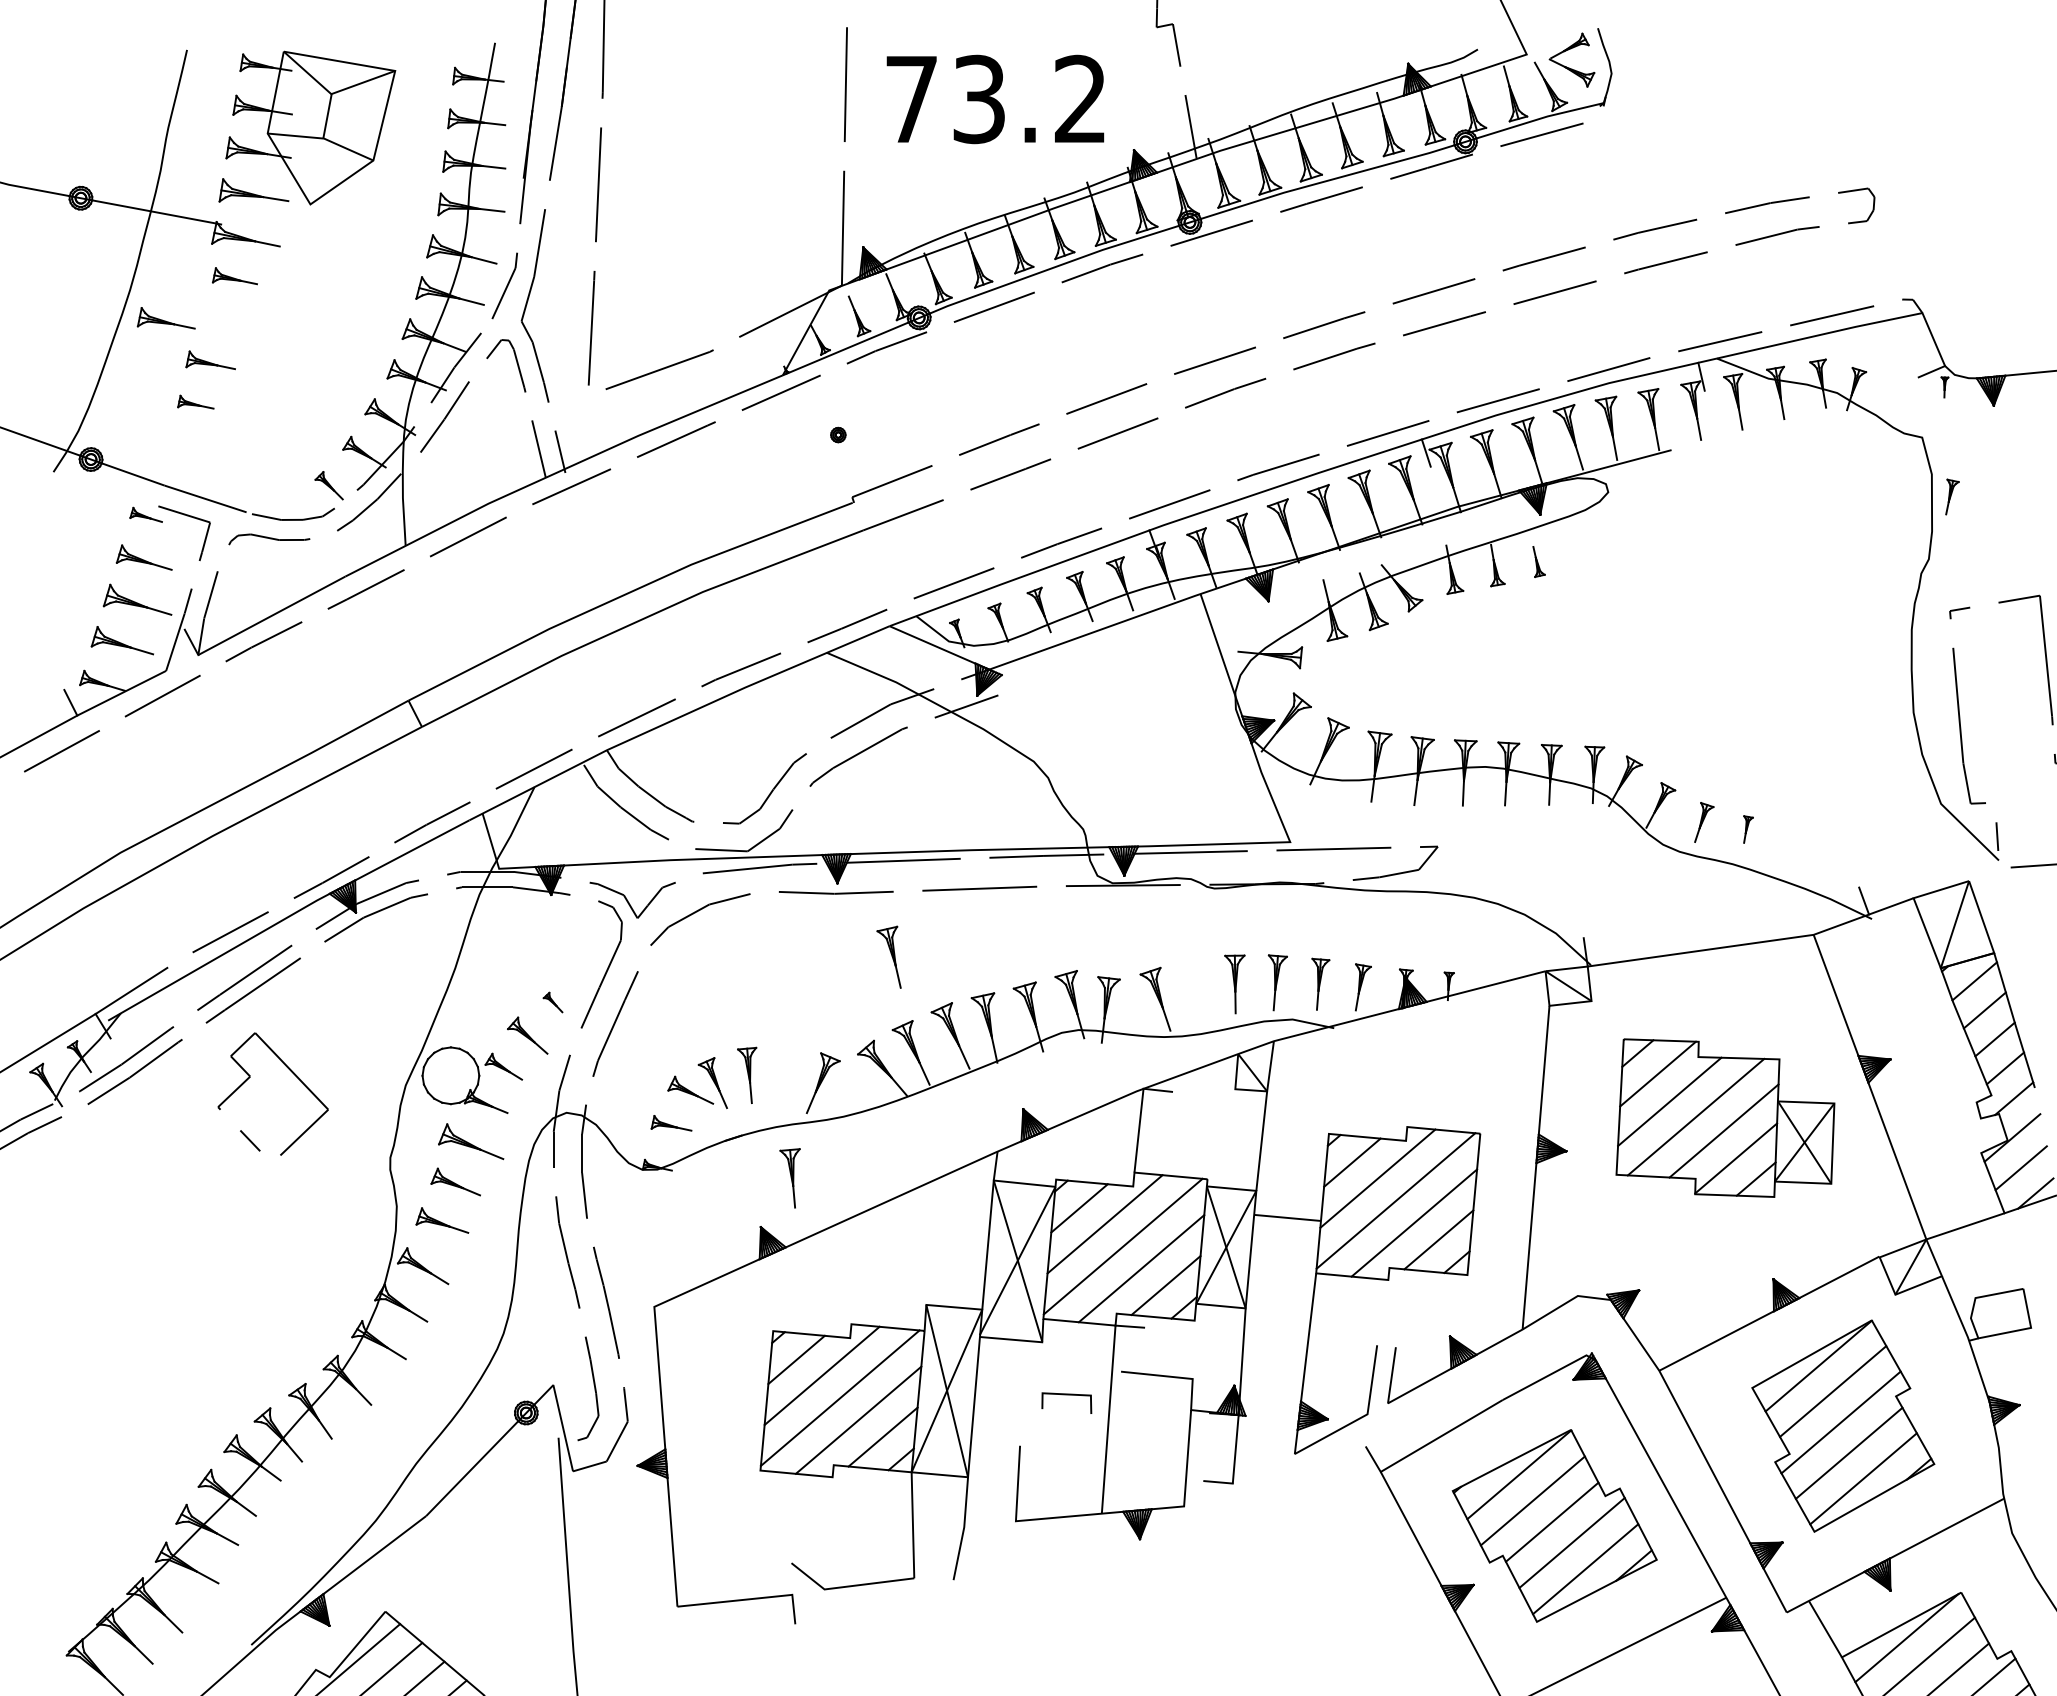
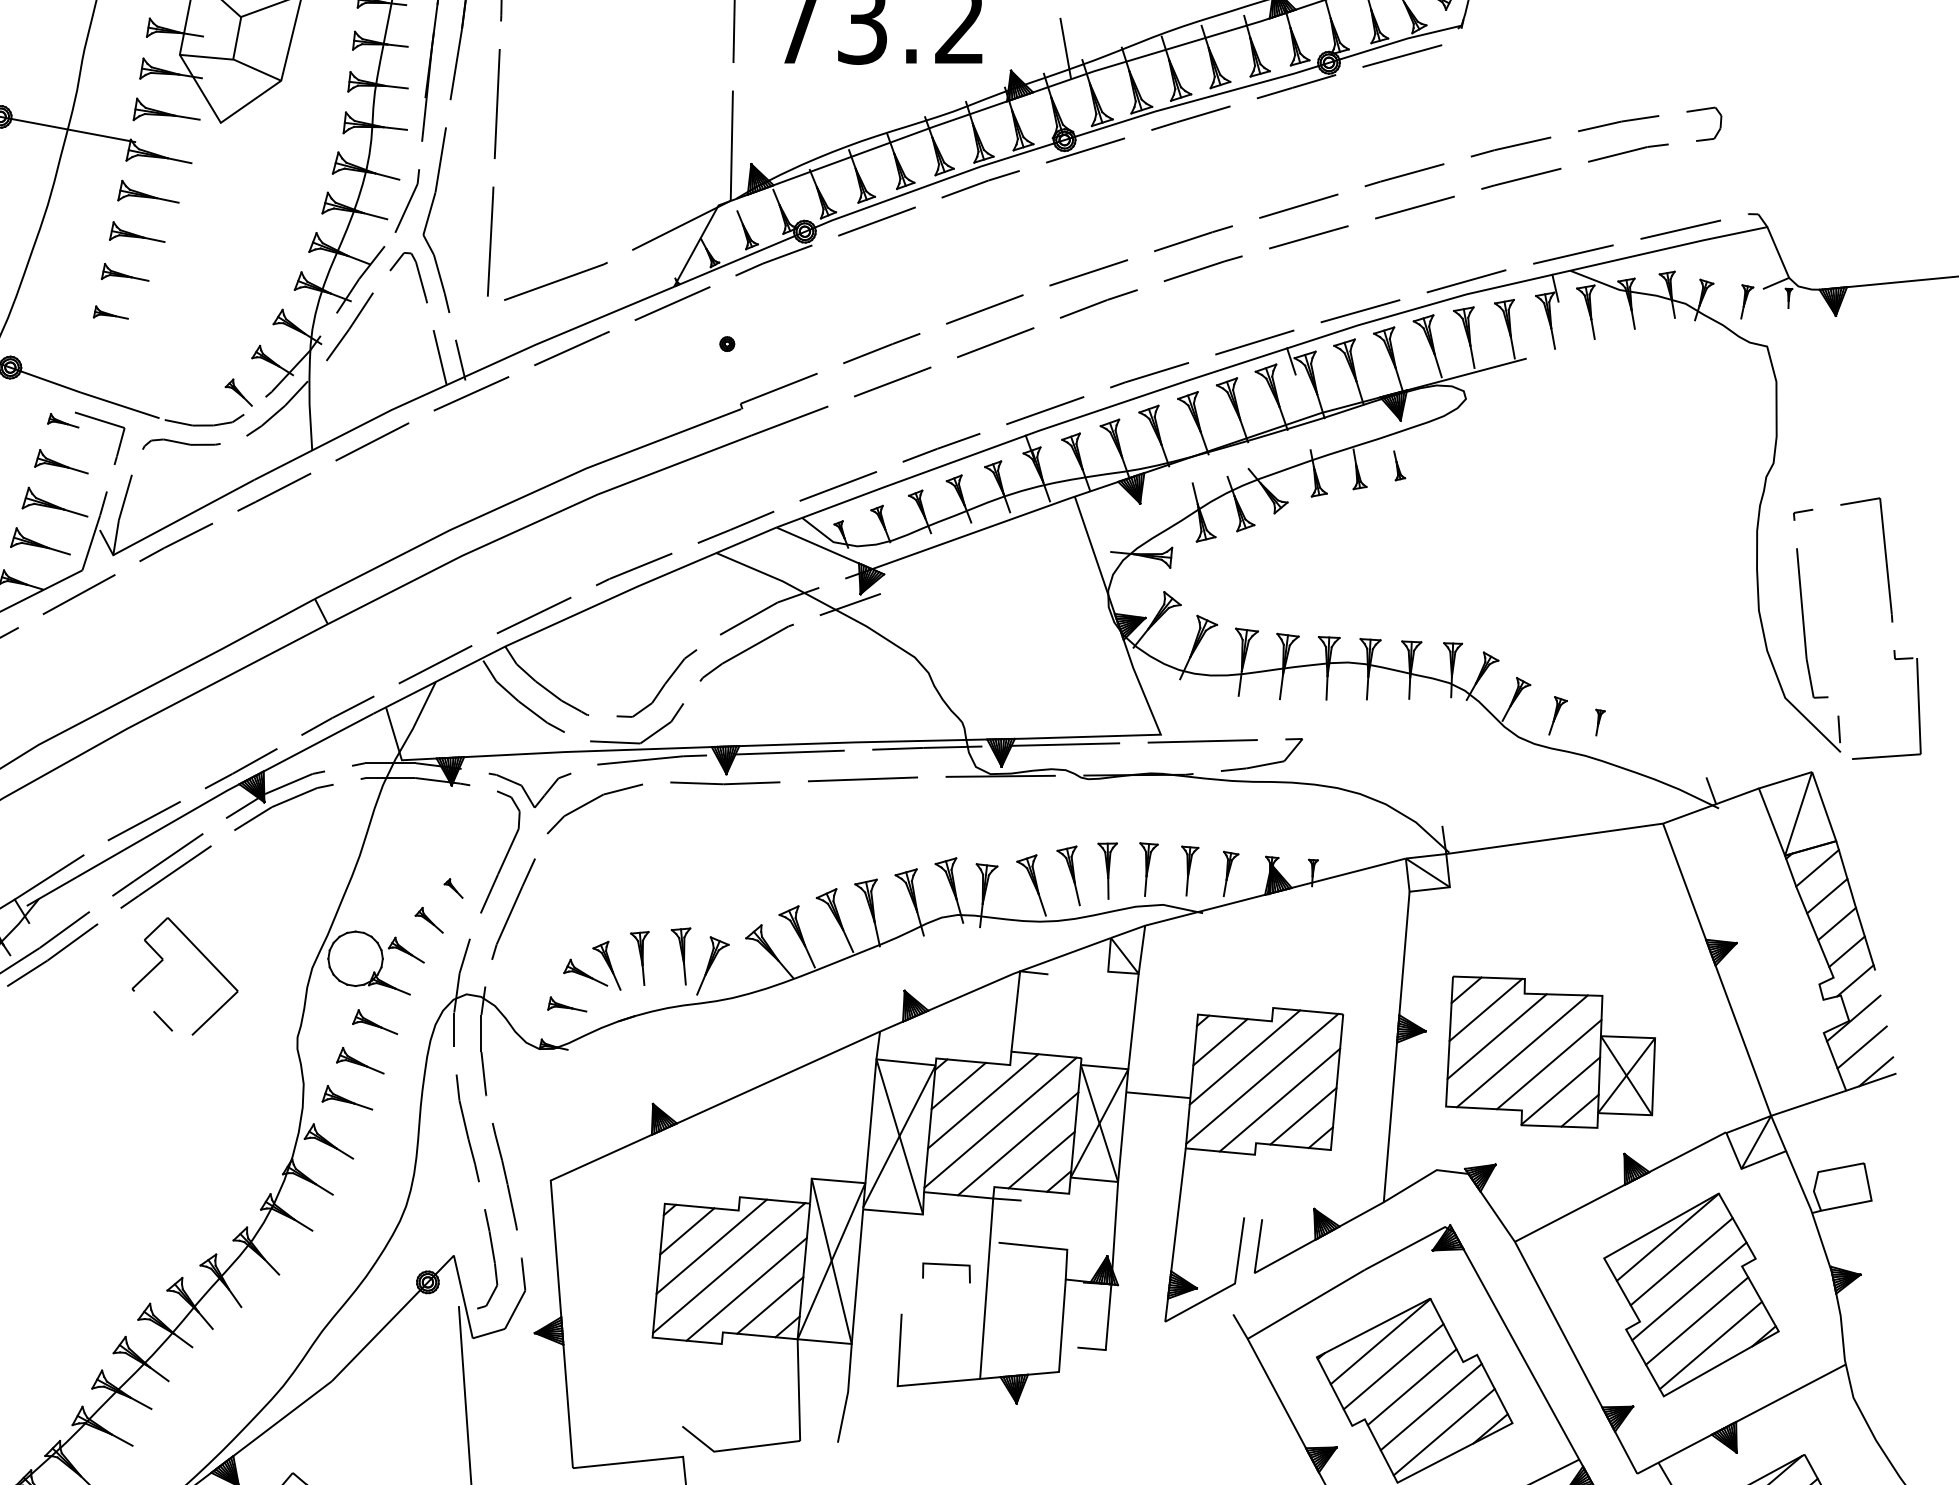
part: (234, 275) -> (147, 191), size x1.43
part: (165, 318) -> (136, 232), moved
part: (1952, 496) -> (1747, 301), moved
part: (888, 956) -> (1068, 875), moved
part: (527, 1035) -> (429, 920), size x0.71
part: (1725, 1117) -> (1550, 1051), moved
part: (471, 1141) -> (375, 1021), size x0.71
part: (789, 1178) -> (680, 956), moved

